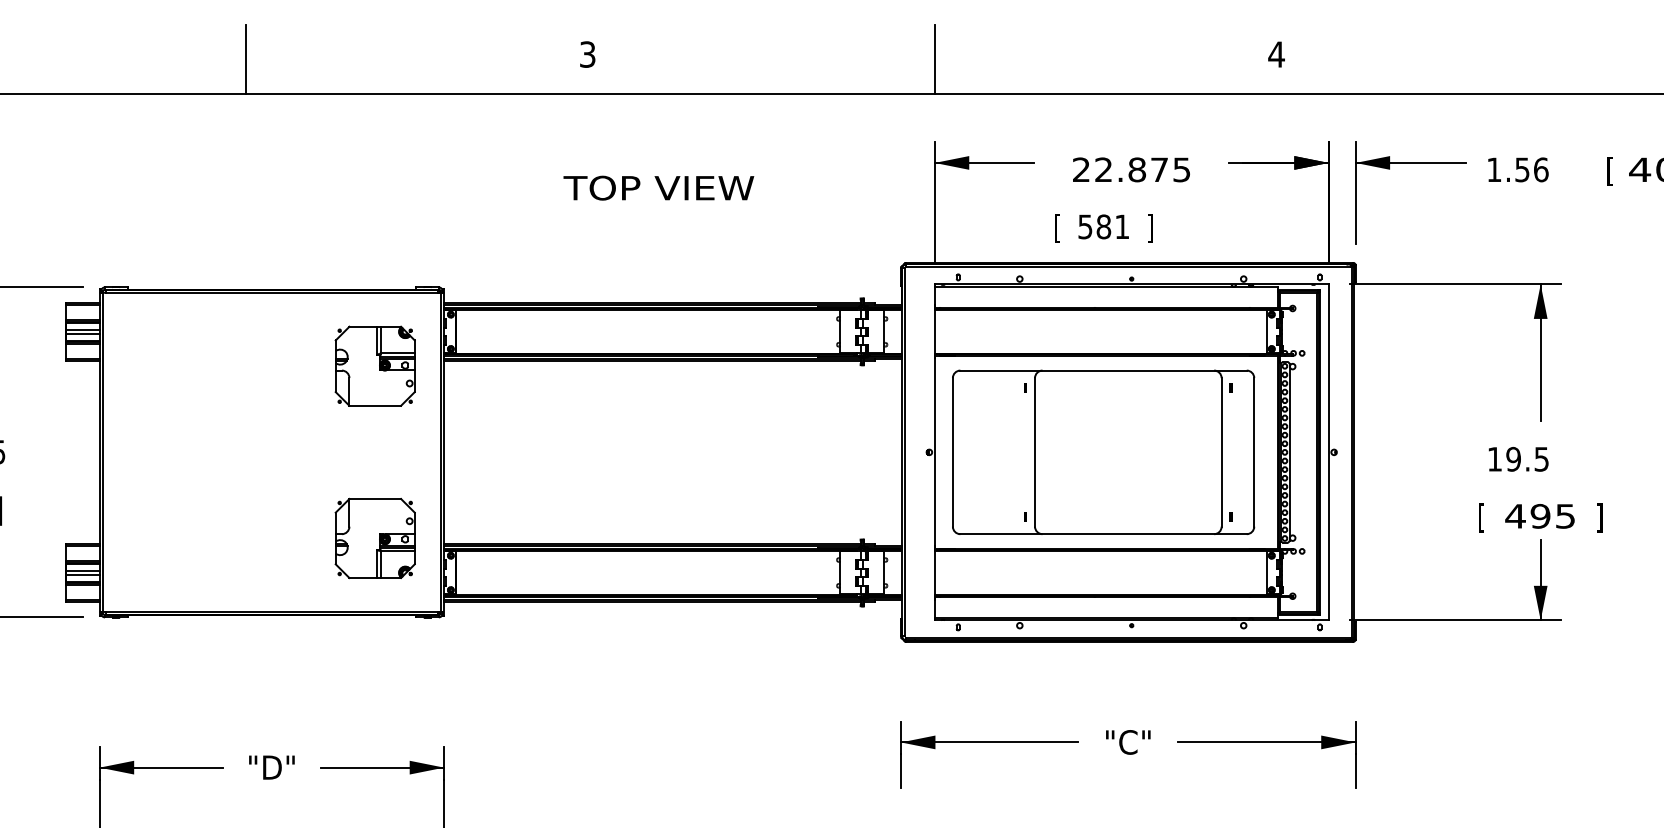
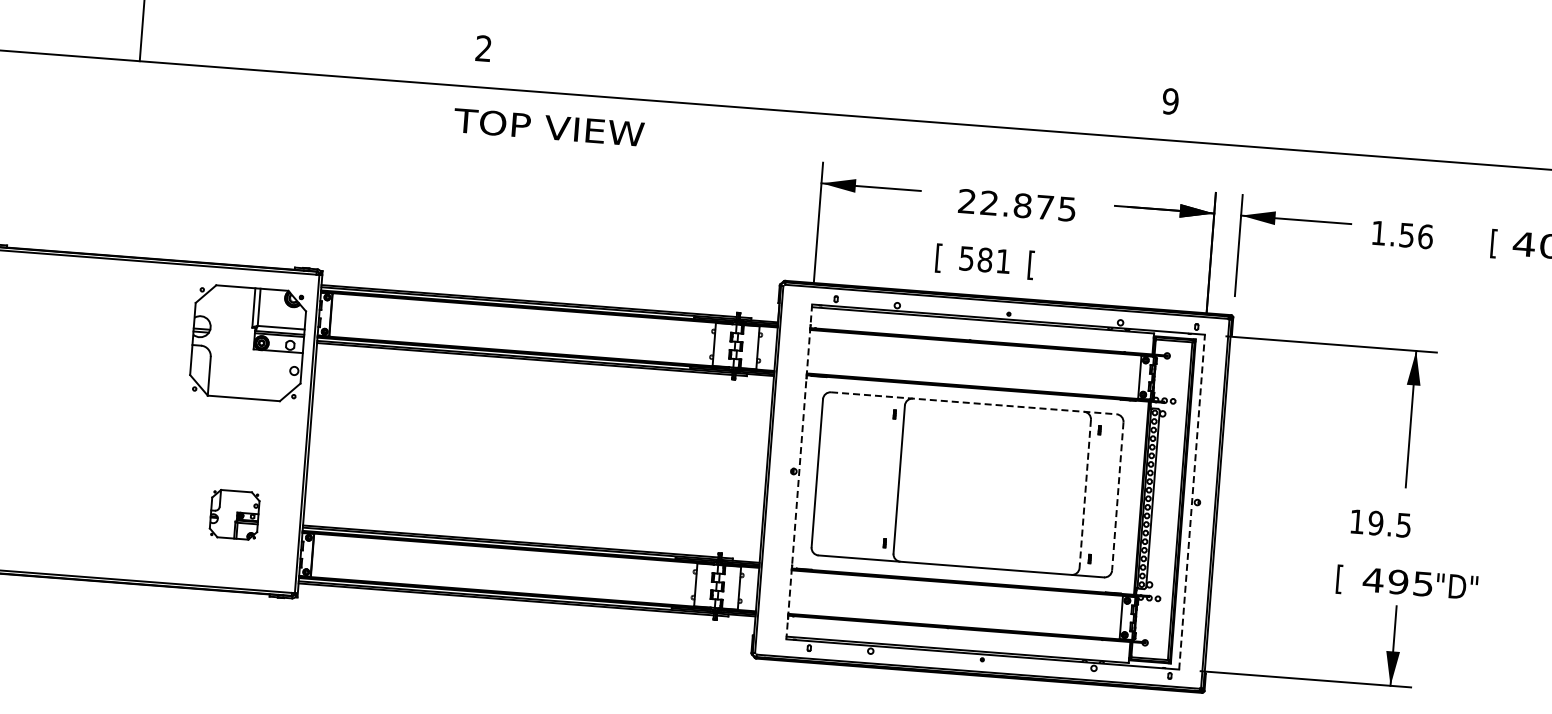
text: (587, 54) -> (483, 48), 3 -> 2
text: (1276, 54) -> (1170, 101), 4 -> 9
line: (934, 58) -> (829, 79), removed
text: (658, 187) -> (548, 126), moved
text: (1149, 228) -> (1030, 265), ] -> [
part: (374, 365) -> (247, 342), size x1.4
line: (1104, 370) -> (974, 403), solid -> dashed
line: (934, 452) -> (798, 472), solid -> dashed
line: (1221, 452) -> (1085, 494), solid -> dashed
line: (1254, 452) -> (1118, 496), solid -> dashed
line: (1328, 452) -> (1191, 502), solid -> dashed
text: (1599, 517) -> (1457, 587), ] -> "D"
part: (374, 538) -> (234, 514), size x0.6

